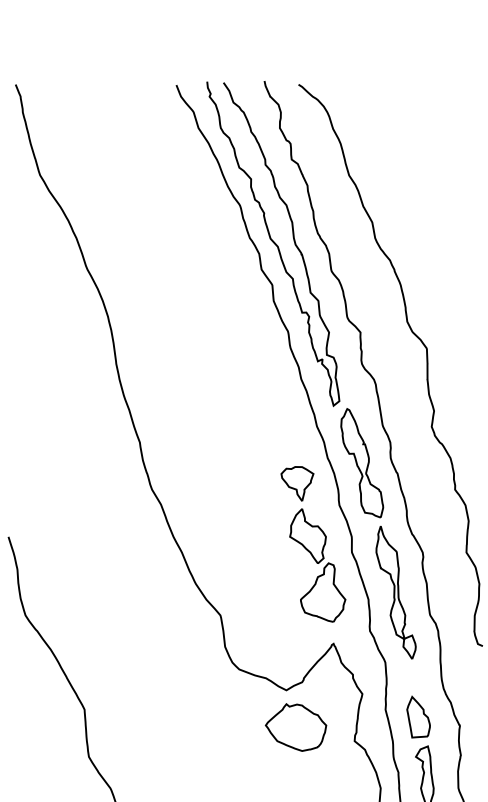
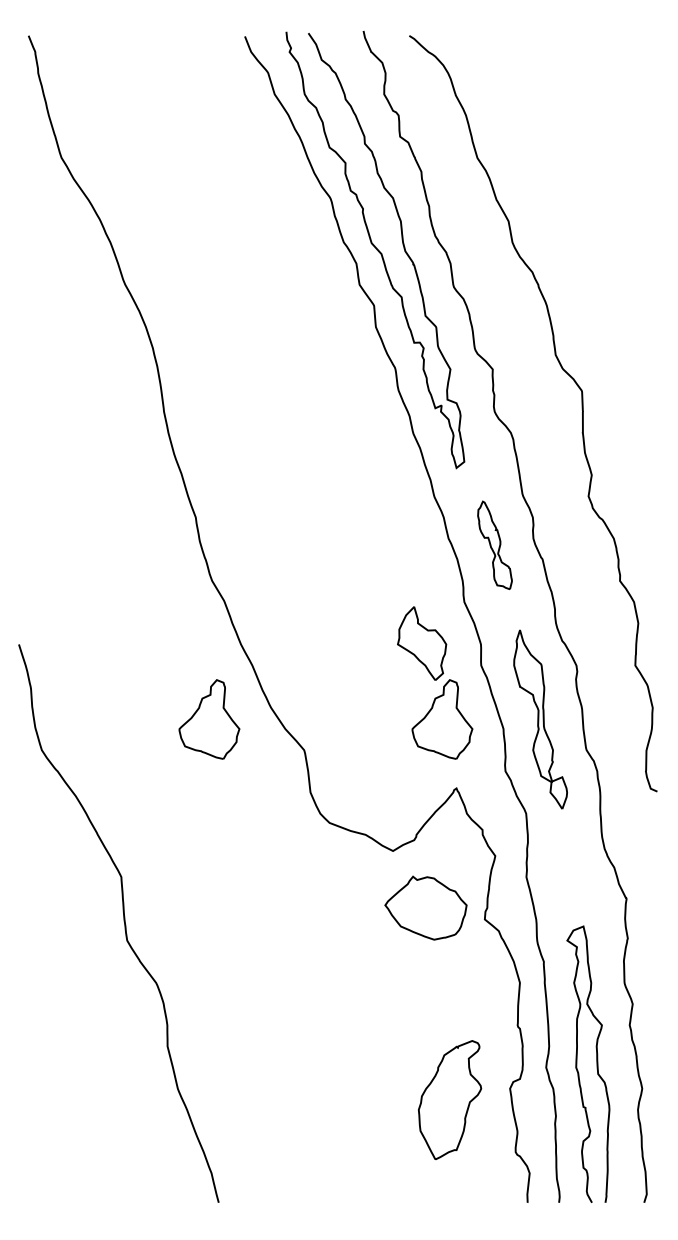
part: (361, 463) -> (494, 545), size x0.6
part: (297, 483) -> (407, 572), removed
part: (150, 592) -> (209, 719), added
part: (418, 716) -> (570, 886), removed
part: (295, 727) -> (425, 907), moved

